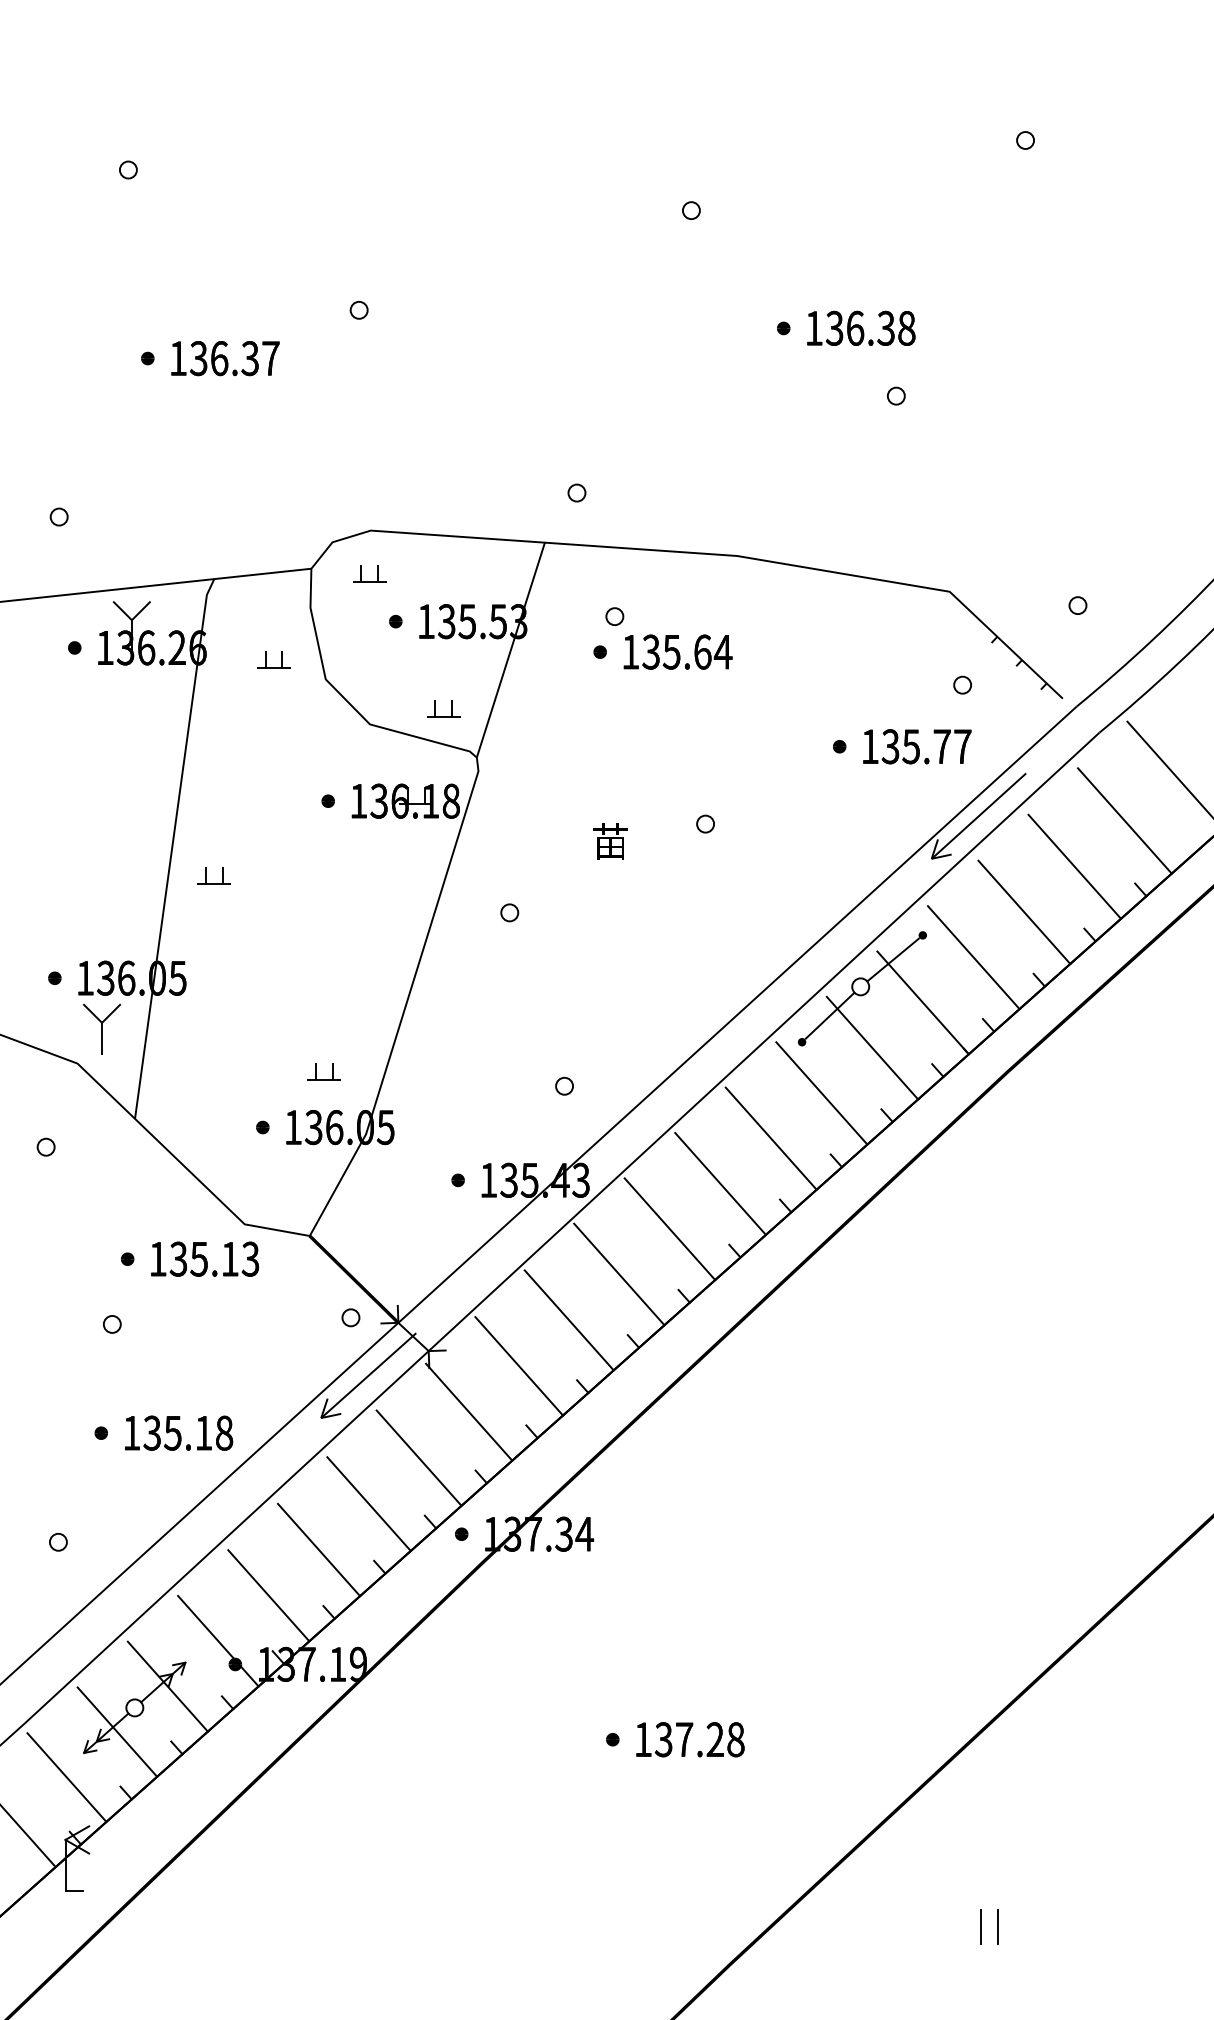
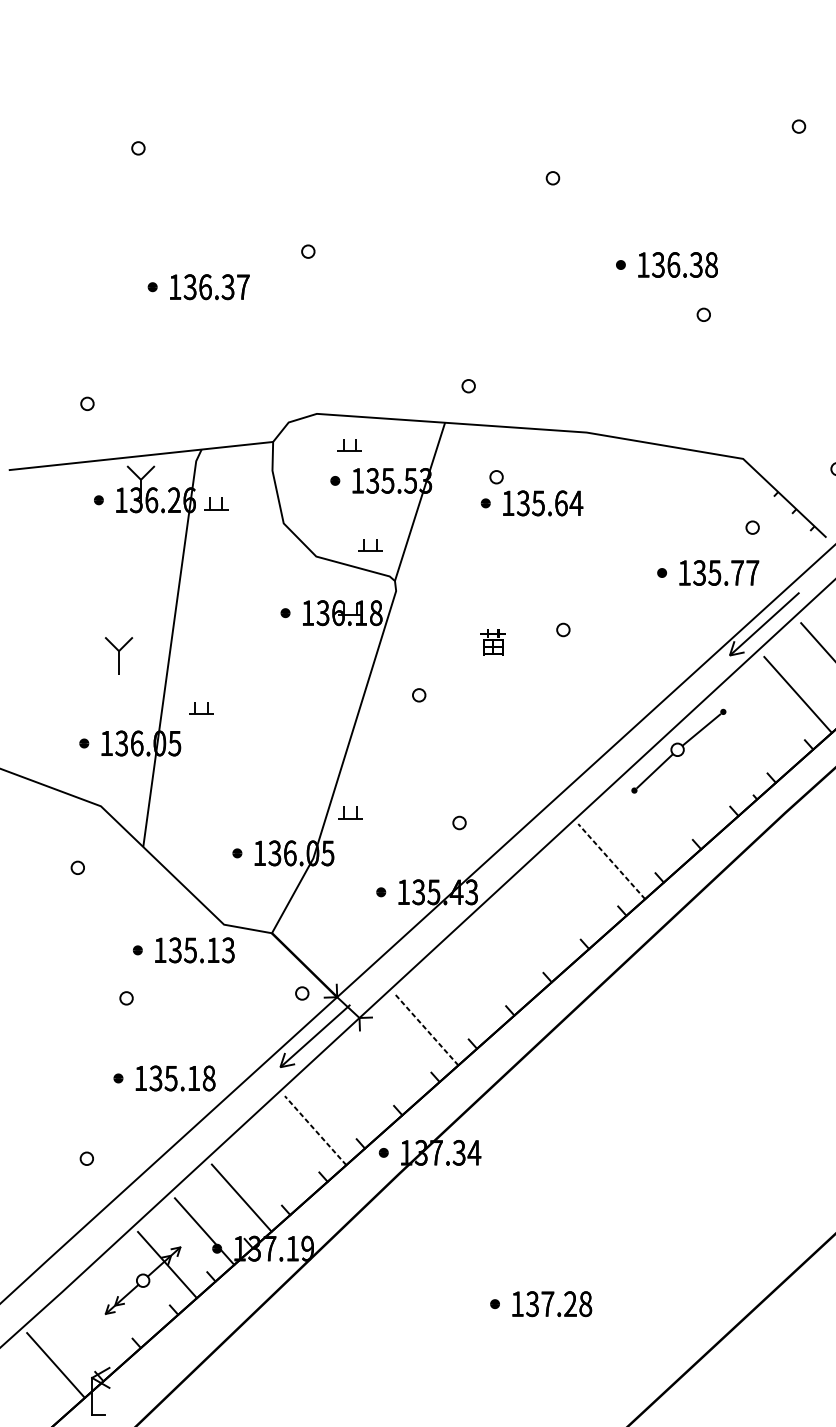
part: (361, 573) -> (343, 445), moved
part: (266, 659) -> (210, 503), moved
part: (206, 875) -> (195, 708), moved
line: (973, 957) -> (760, 728), removed
line: (922, 1002) -> (723, 761), removed
part: (102, 1028) -> (119, 655), moved
line: (872, 1047) -> (686, 794), removed
part: (316, 1071) -> (344, 812), moved
line: (821, 1093) -> (648, 828), removed
line: (770, 1138) -> (611, 861), solid -> dashed
line: (720, 1183) -> (574, 894), removed
line: (669, 1229) -> (536, 928), removed
line: (619, 1274) -> (500, 961), removed
line: (568, 1320) -> (462, 995), removed
line: (519, 1366) -> (426, 1029), solid -> dashed
line: (469, 1411) -> (389, 1062), removed
line: (418, 1457) -> (352, 1096), removed
line: (369, 1504) -> (315, 1130), solid -> dashed
line: (319, 1549) -> (279, 1164), removed
line: (117, 1731) -> (130, 1298), removed
line: (66, 1777) -> (92, 1331), removed

